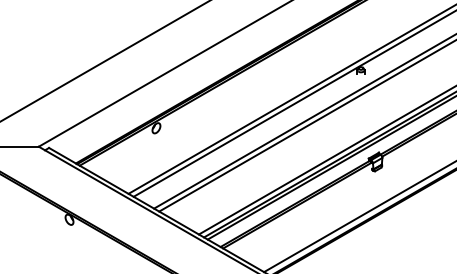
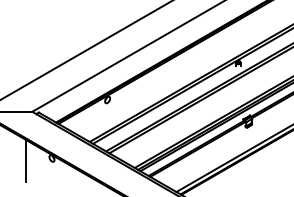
line: (28, 222) -> (25, 160), added

